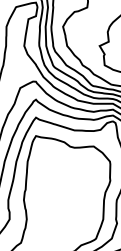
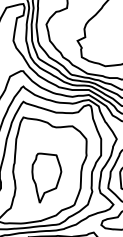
part: (63, 206) -> (46, 177), added

